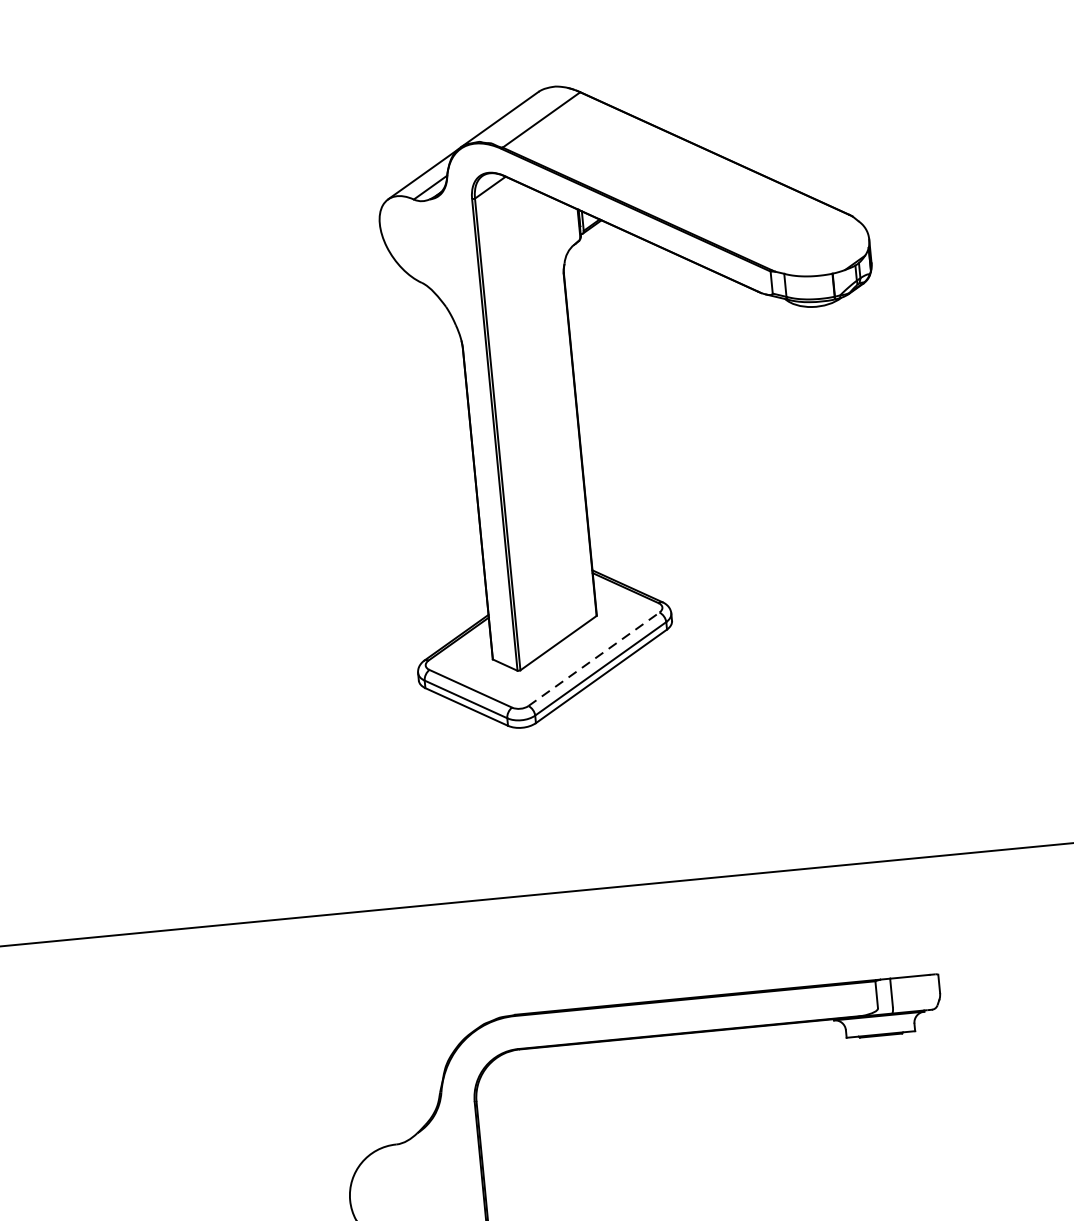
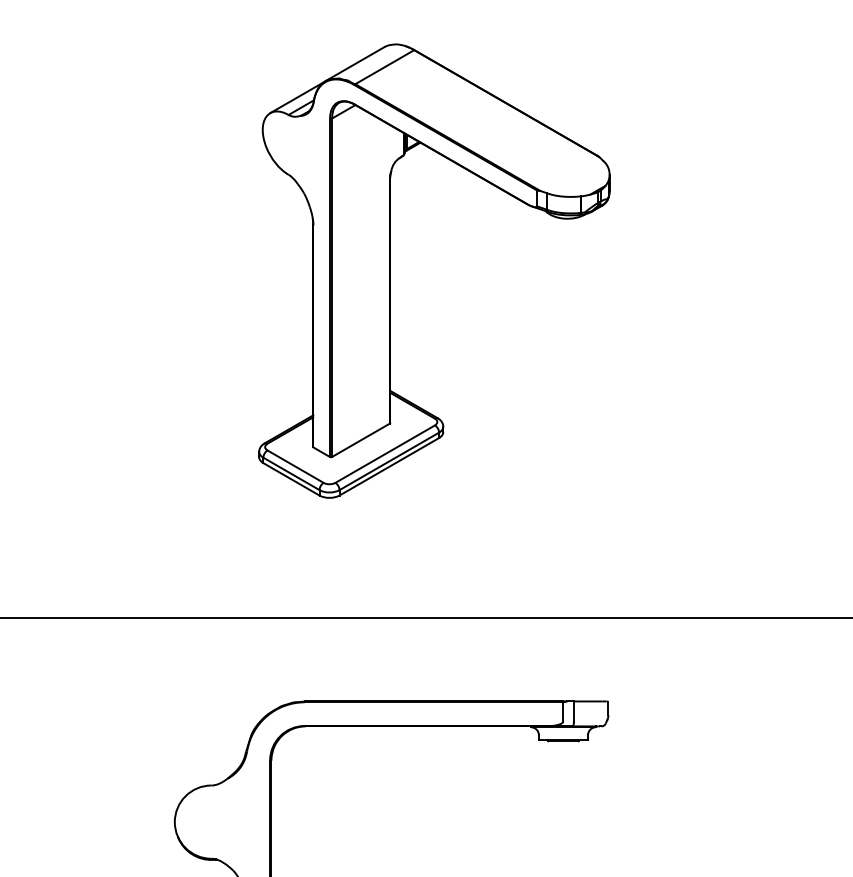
line: (594, 658) -> (385, 453), dashed -> solid

